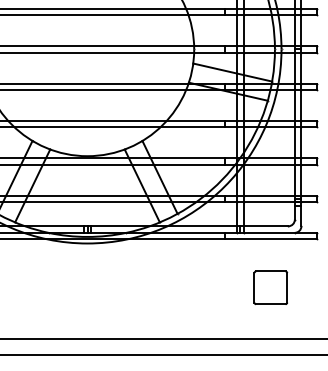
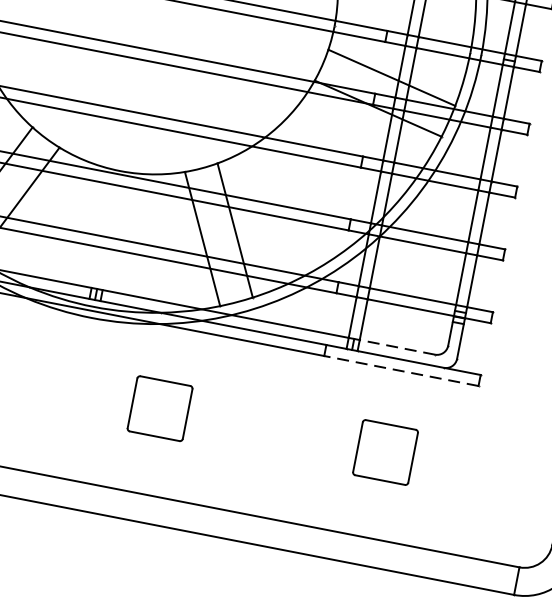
line: (265, 226) -> (396, 347), solid -> dashed
line: (270, 239) -> (400, 371), solid -> dashed
part: (136, 287) -> (159, 408), added

